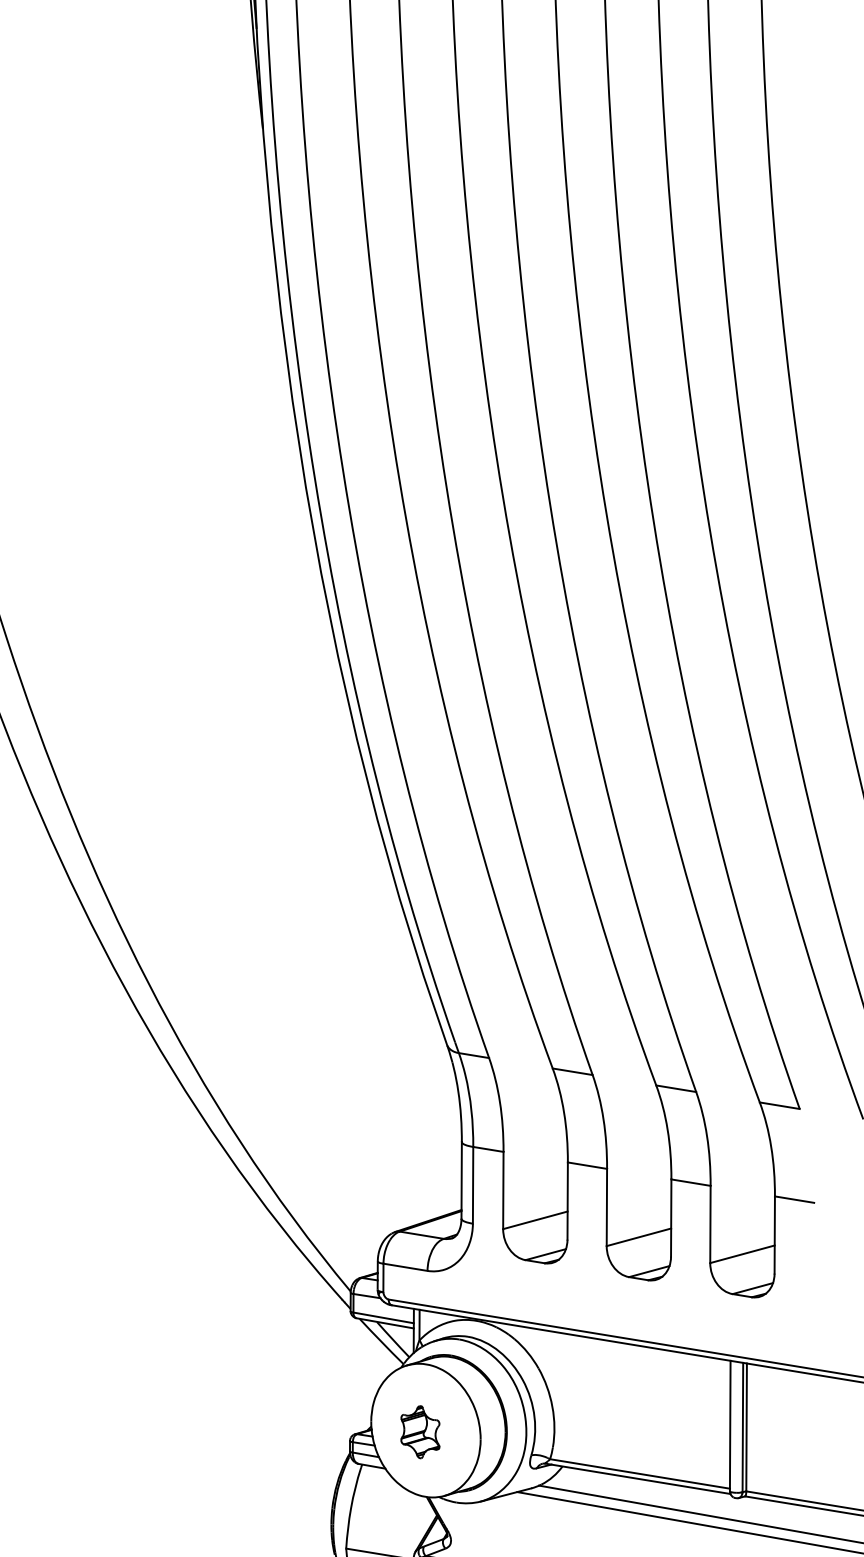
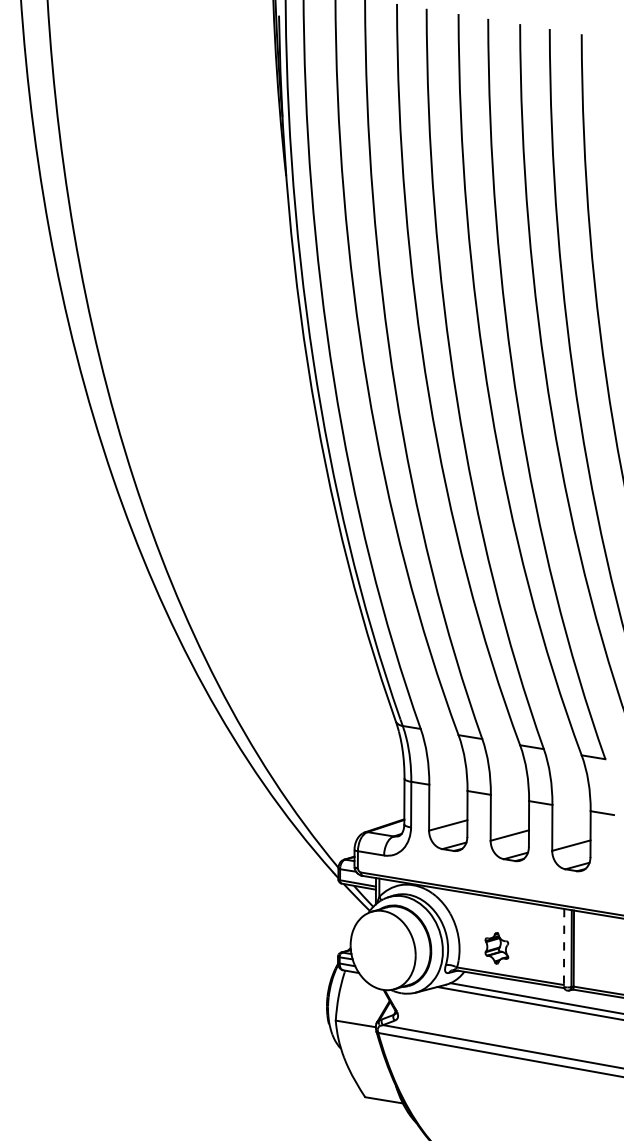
line: (730, 1425) -> (564, 947), solid -> dashed
part: (419, 1432) -> (496, 948), moved

